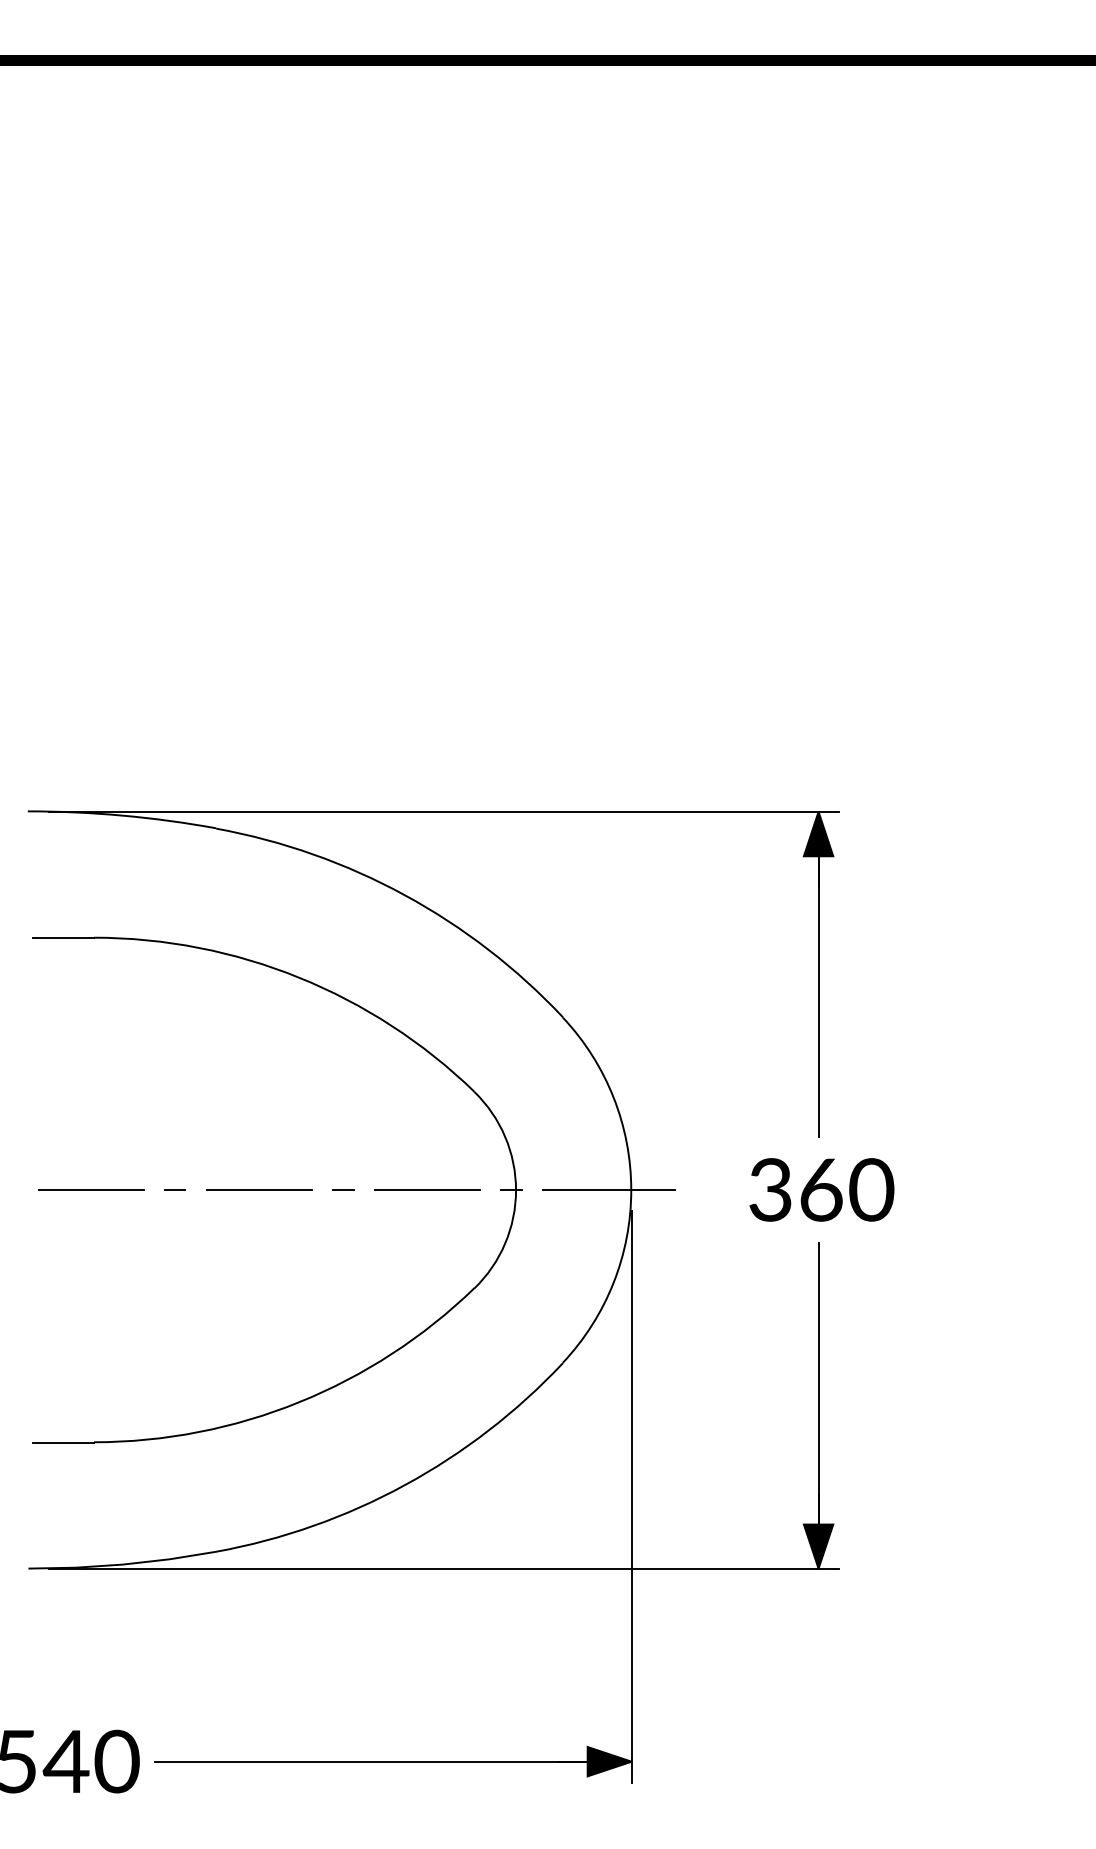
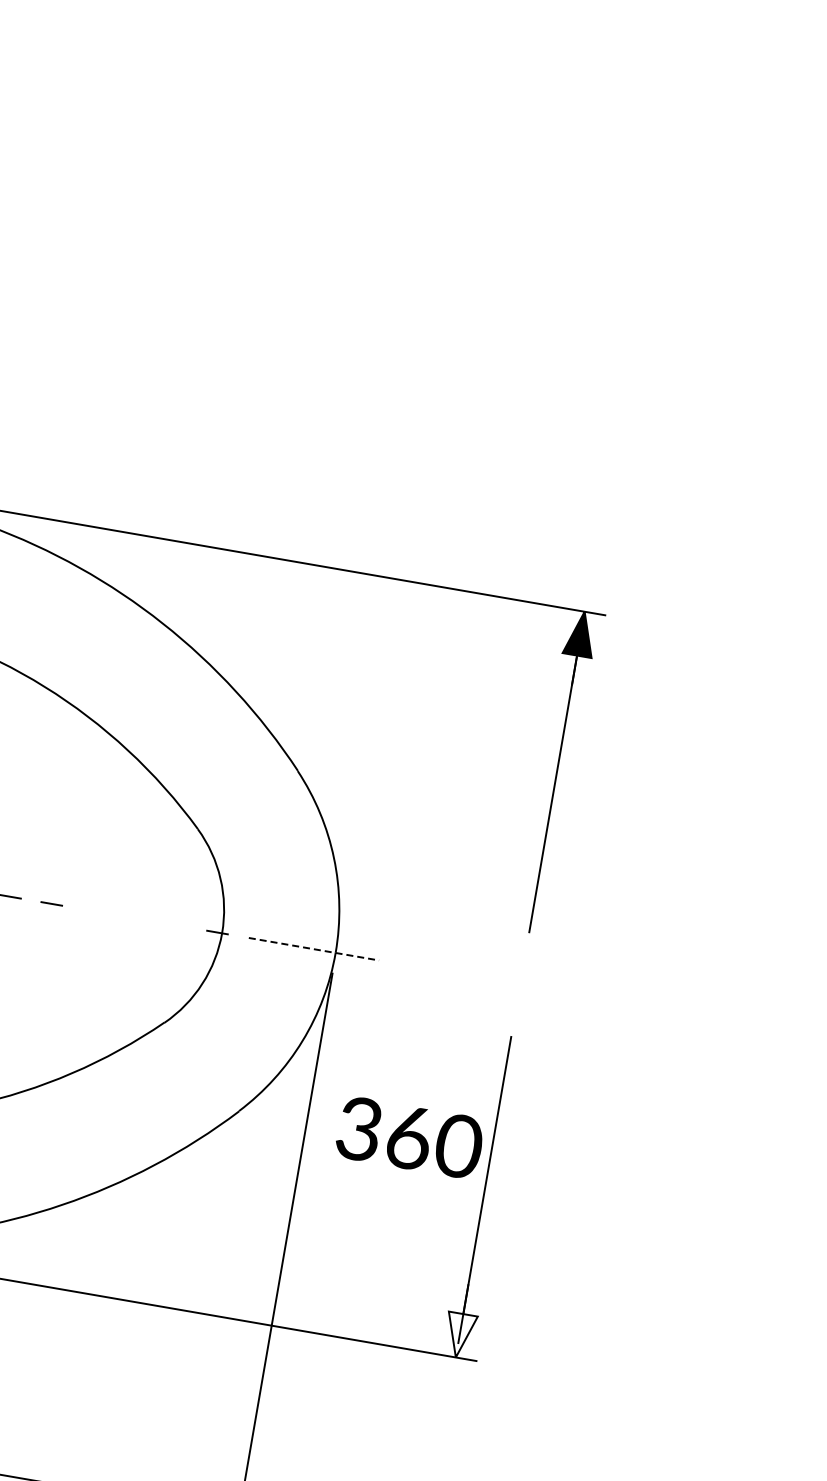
line: (427, 1189) -> (135, 917), removed
text: (821, 1189) -> (409, 1137), moved
line: (609, 1190) -> (314, 949), solid -> dashed
fill: (818, 1546) -> (459, 1335), removed

